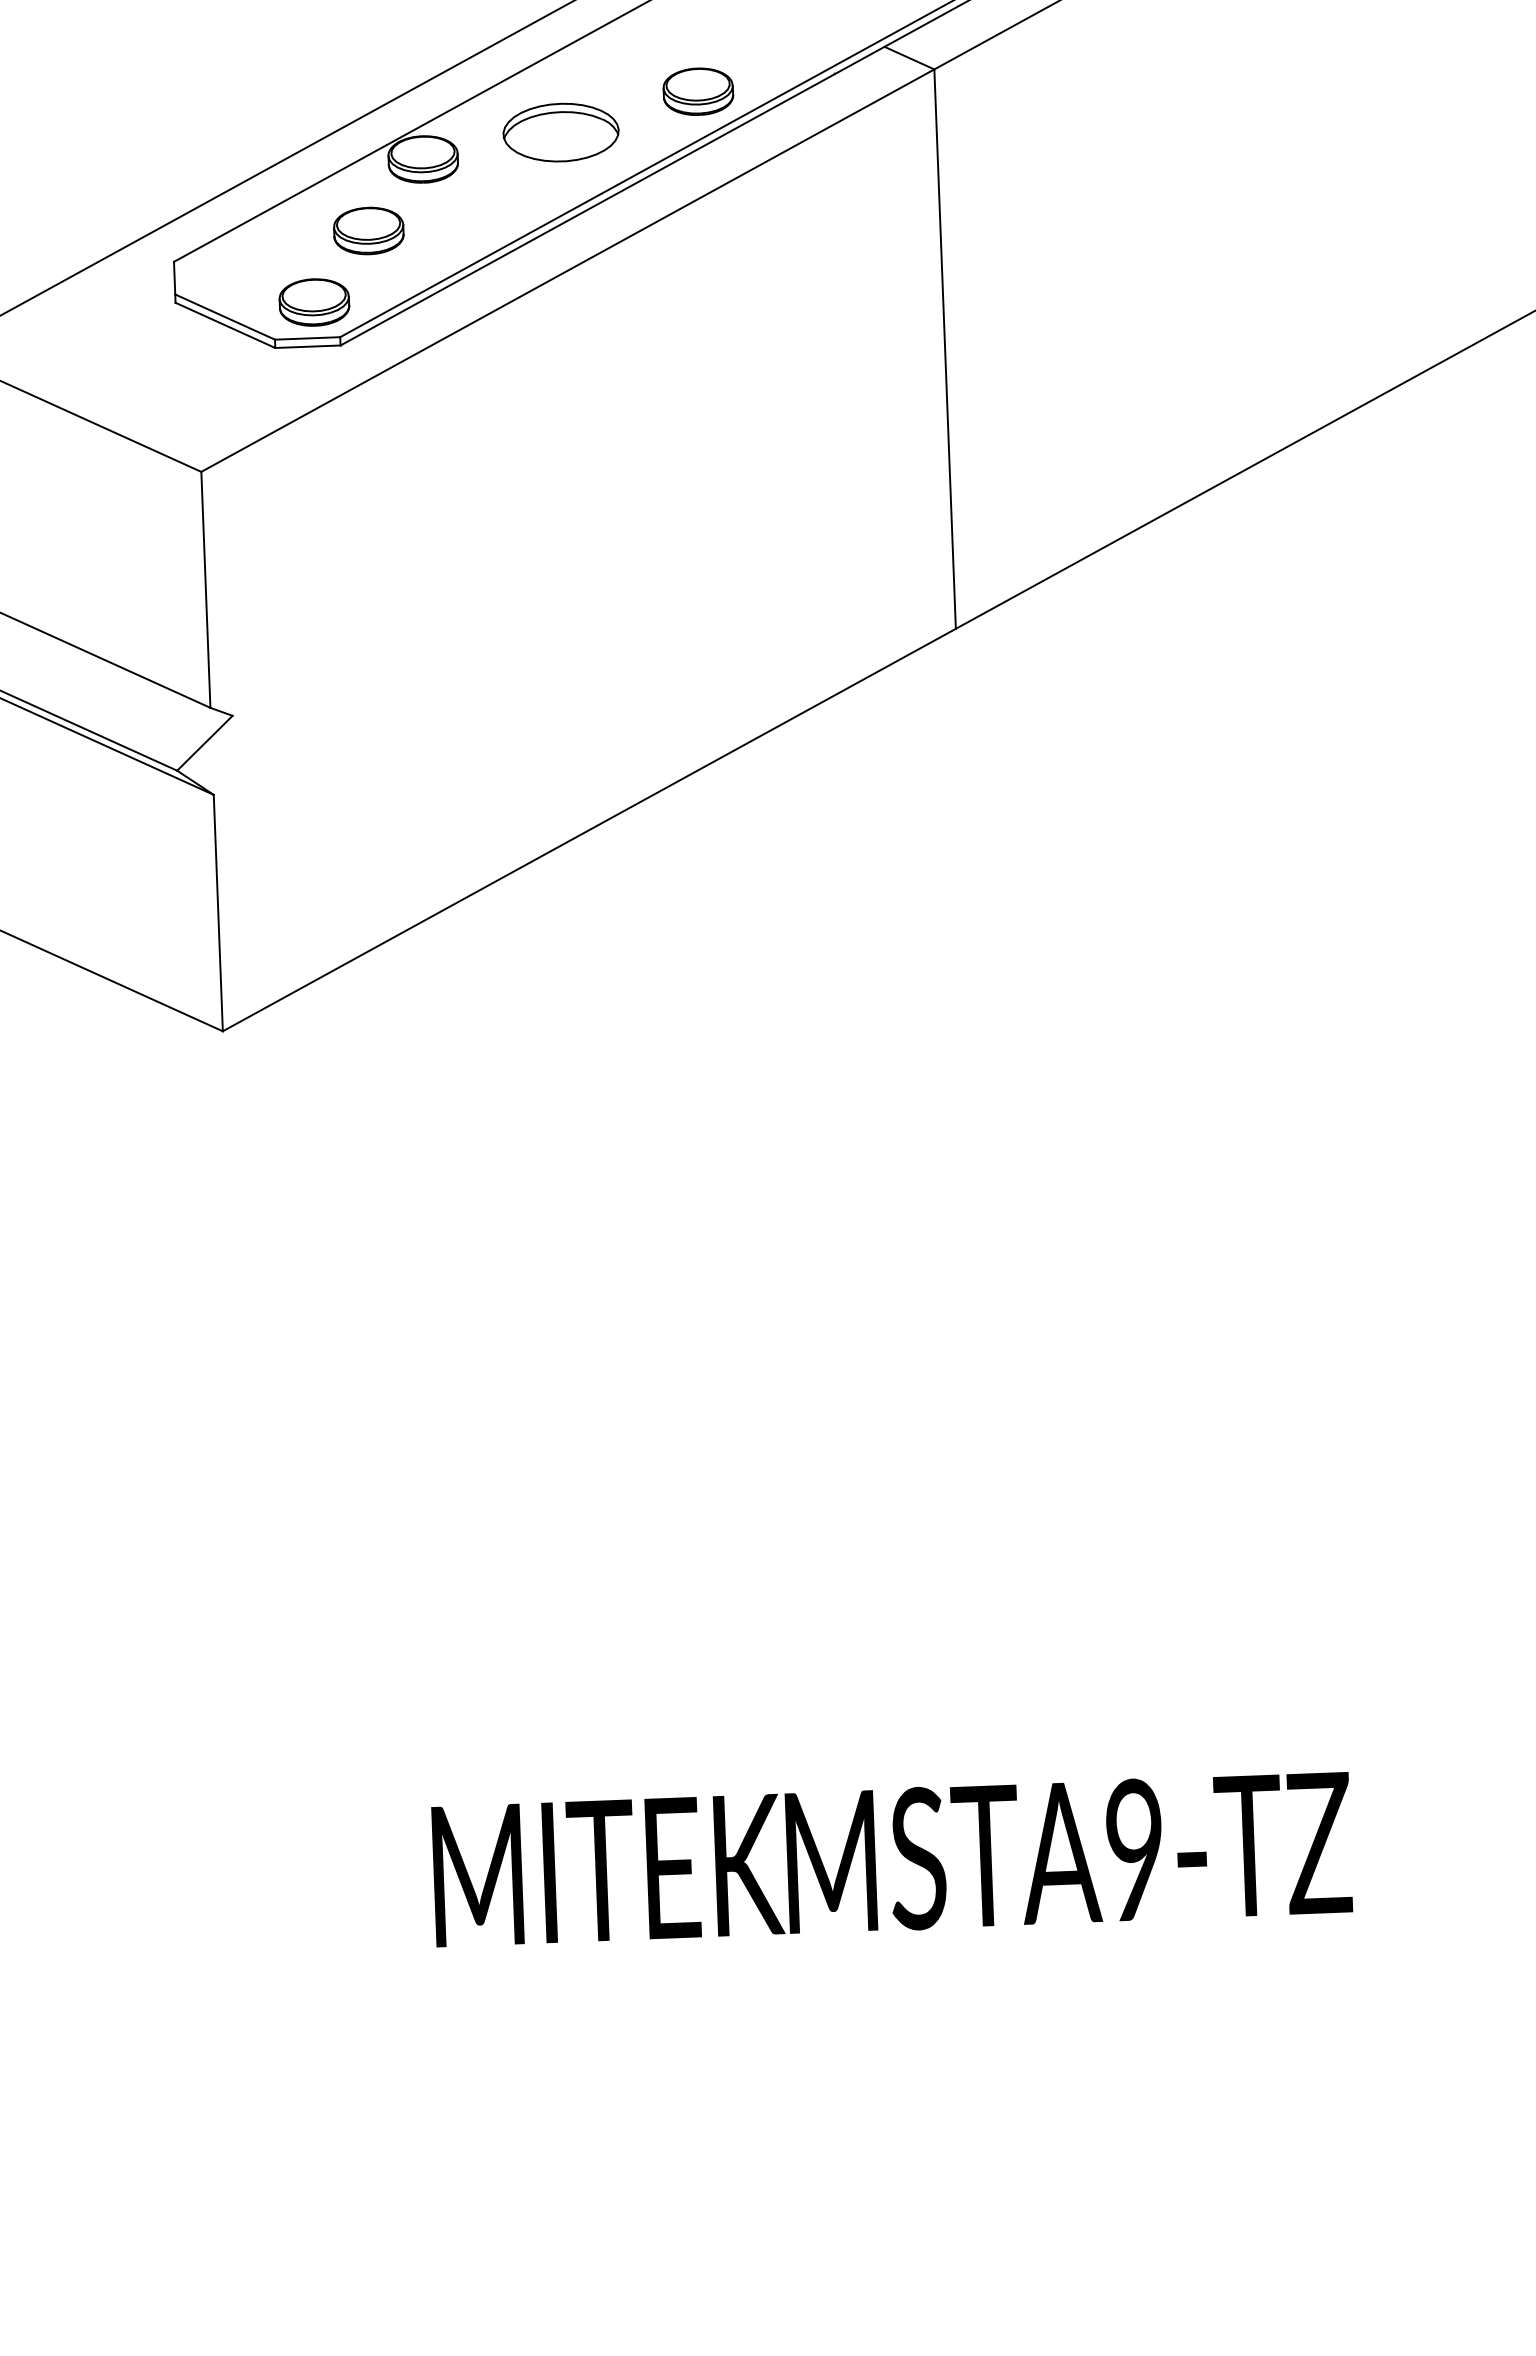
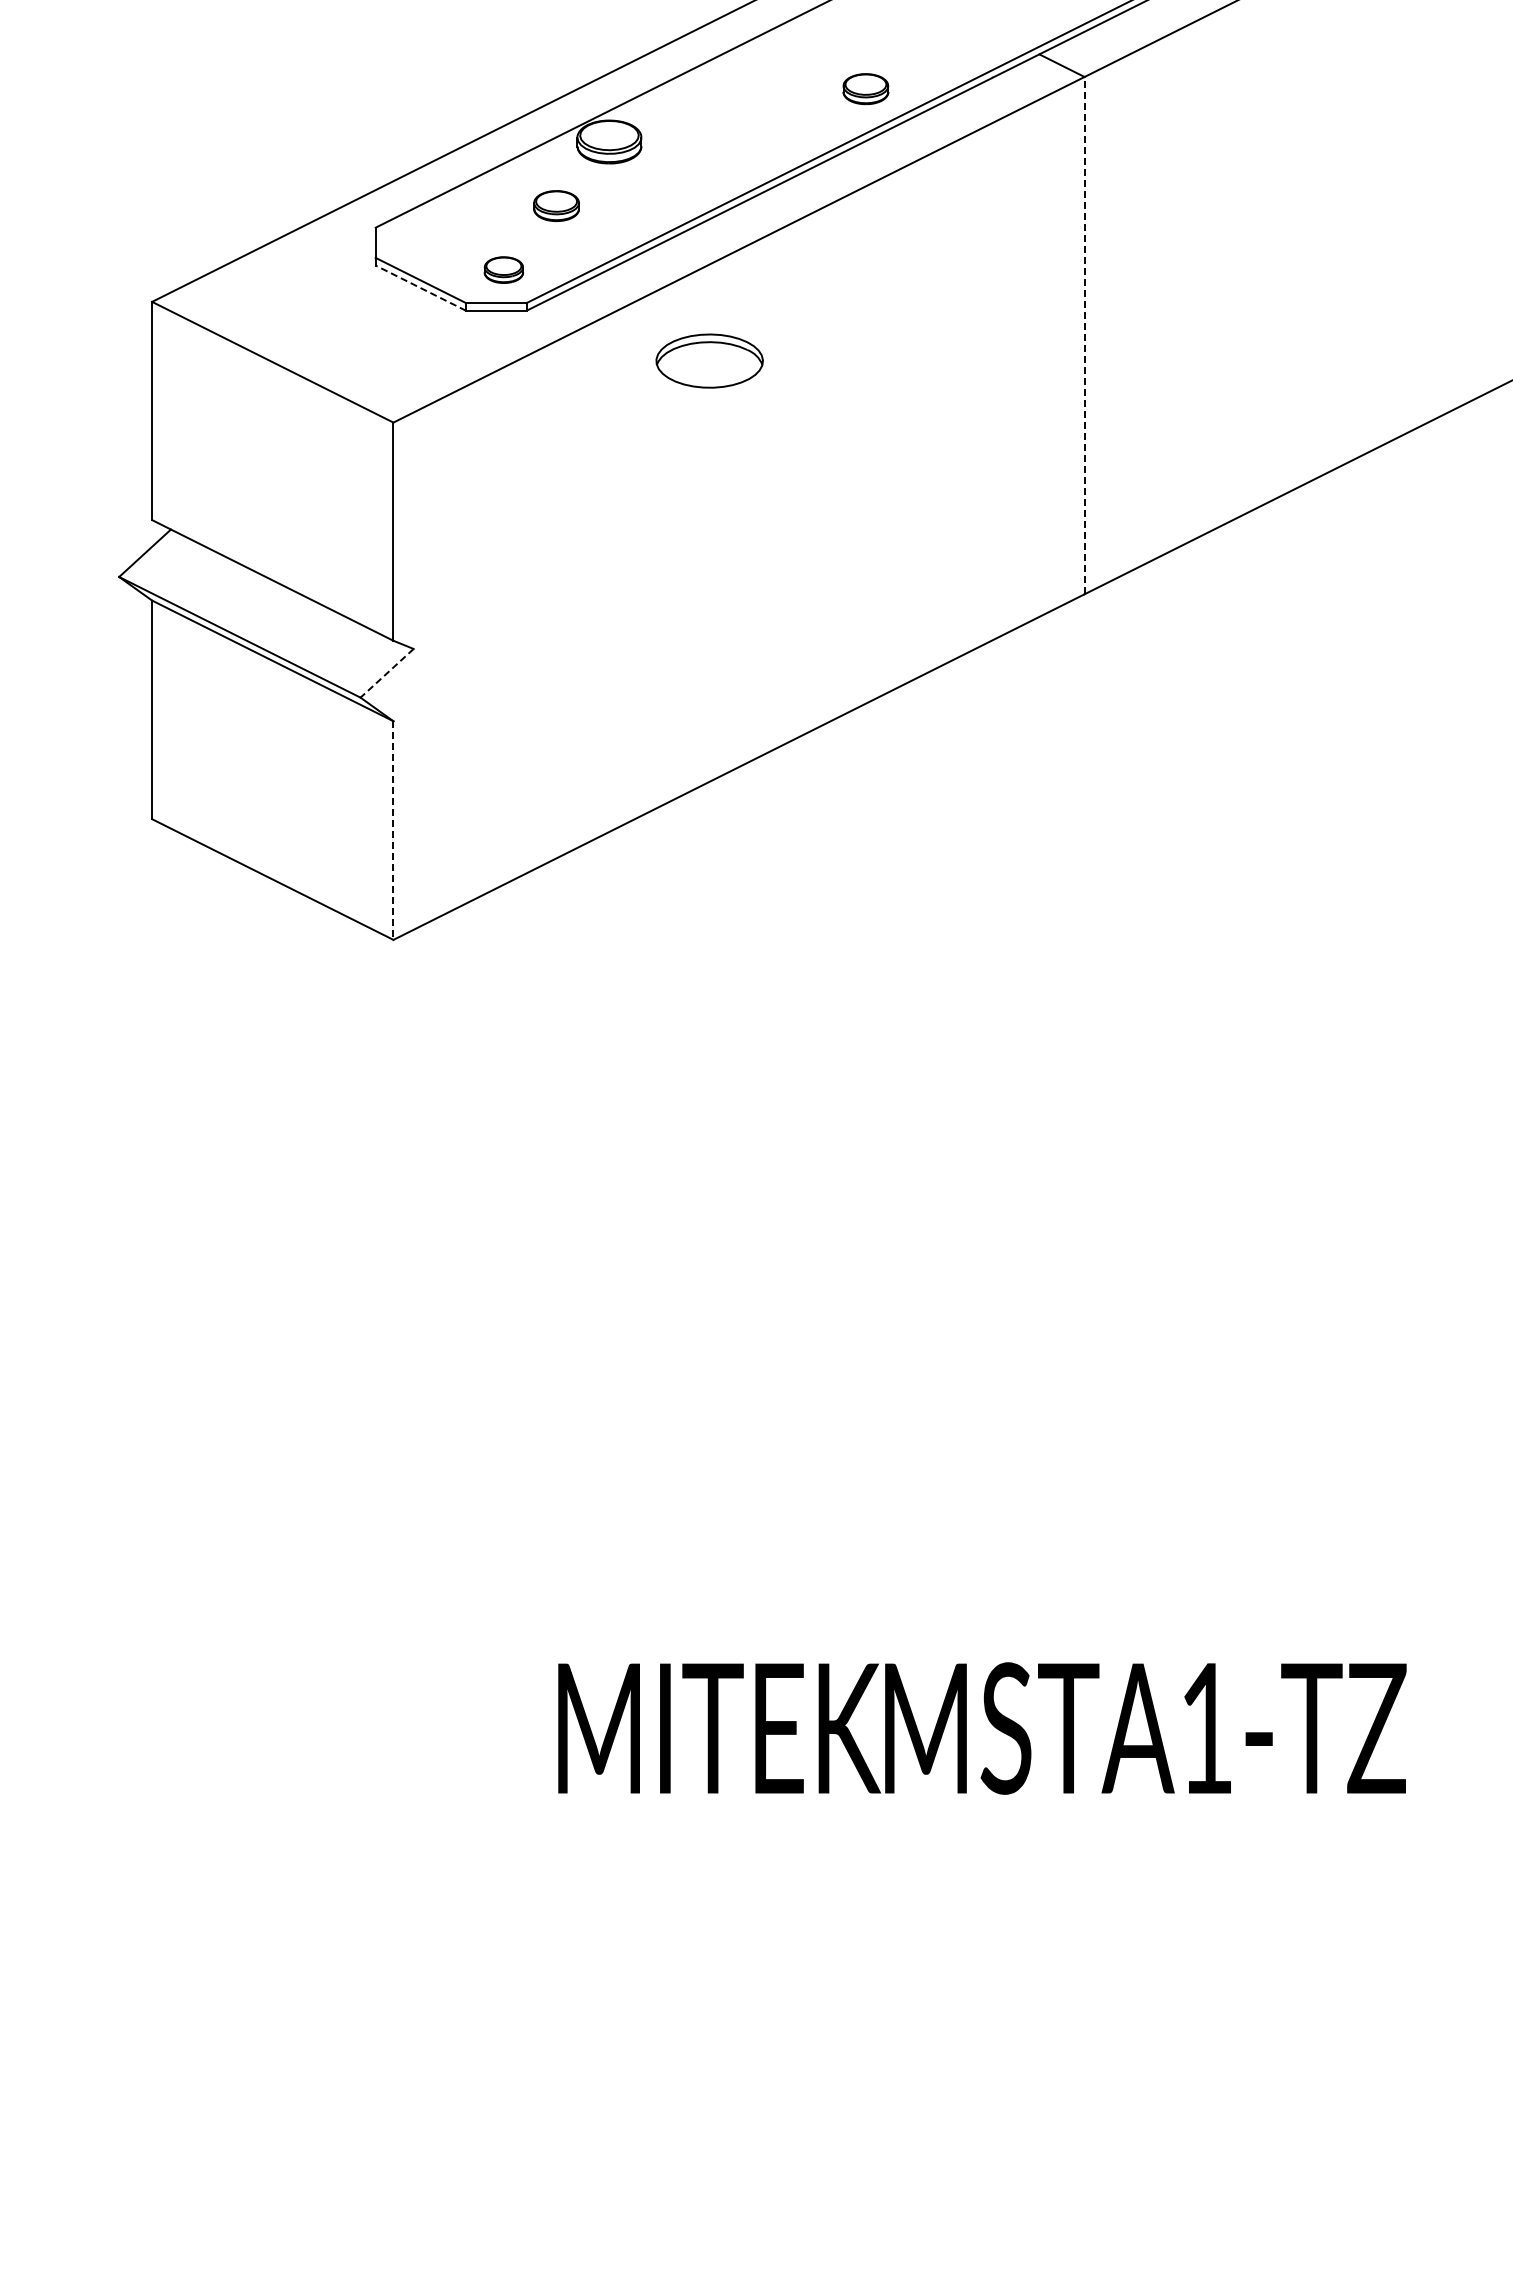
part: (697, 90) -> (865, 88), size x0.7
part: (560, 131) -> (709, 360), moved
part: (368, 230) -> (556, 205), size x0.7
part: (313, 301) -> (503, 269), size x0.6
line: (225, 325) -> (420, 288), solid -> dashed
line: (945, 348) -> (1084, 335), solid -> dashed
line: (204, 743) -> (386, 673), solid -> dashed
line: (218, 914) -> (393, 831), solid -> dashed
text: (1134, 1849) -> (1206, 1727), MSTA9-TZ -> MSTA1-TZ

